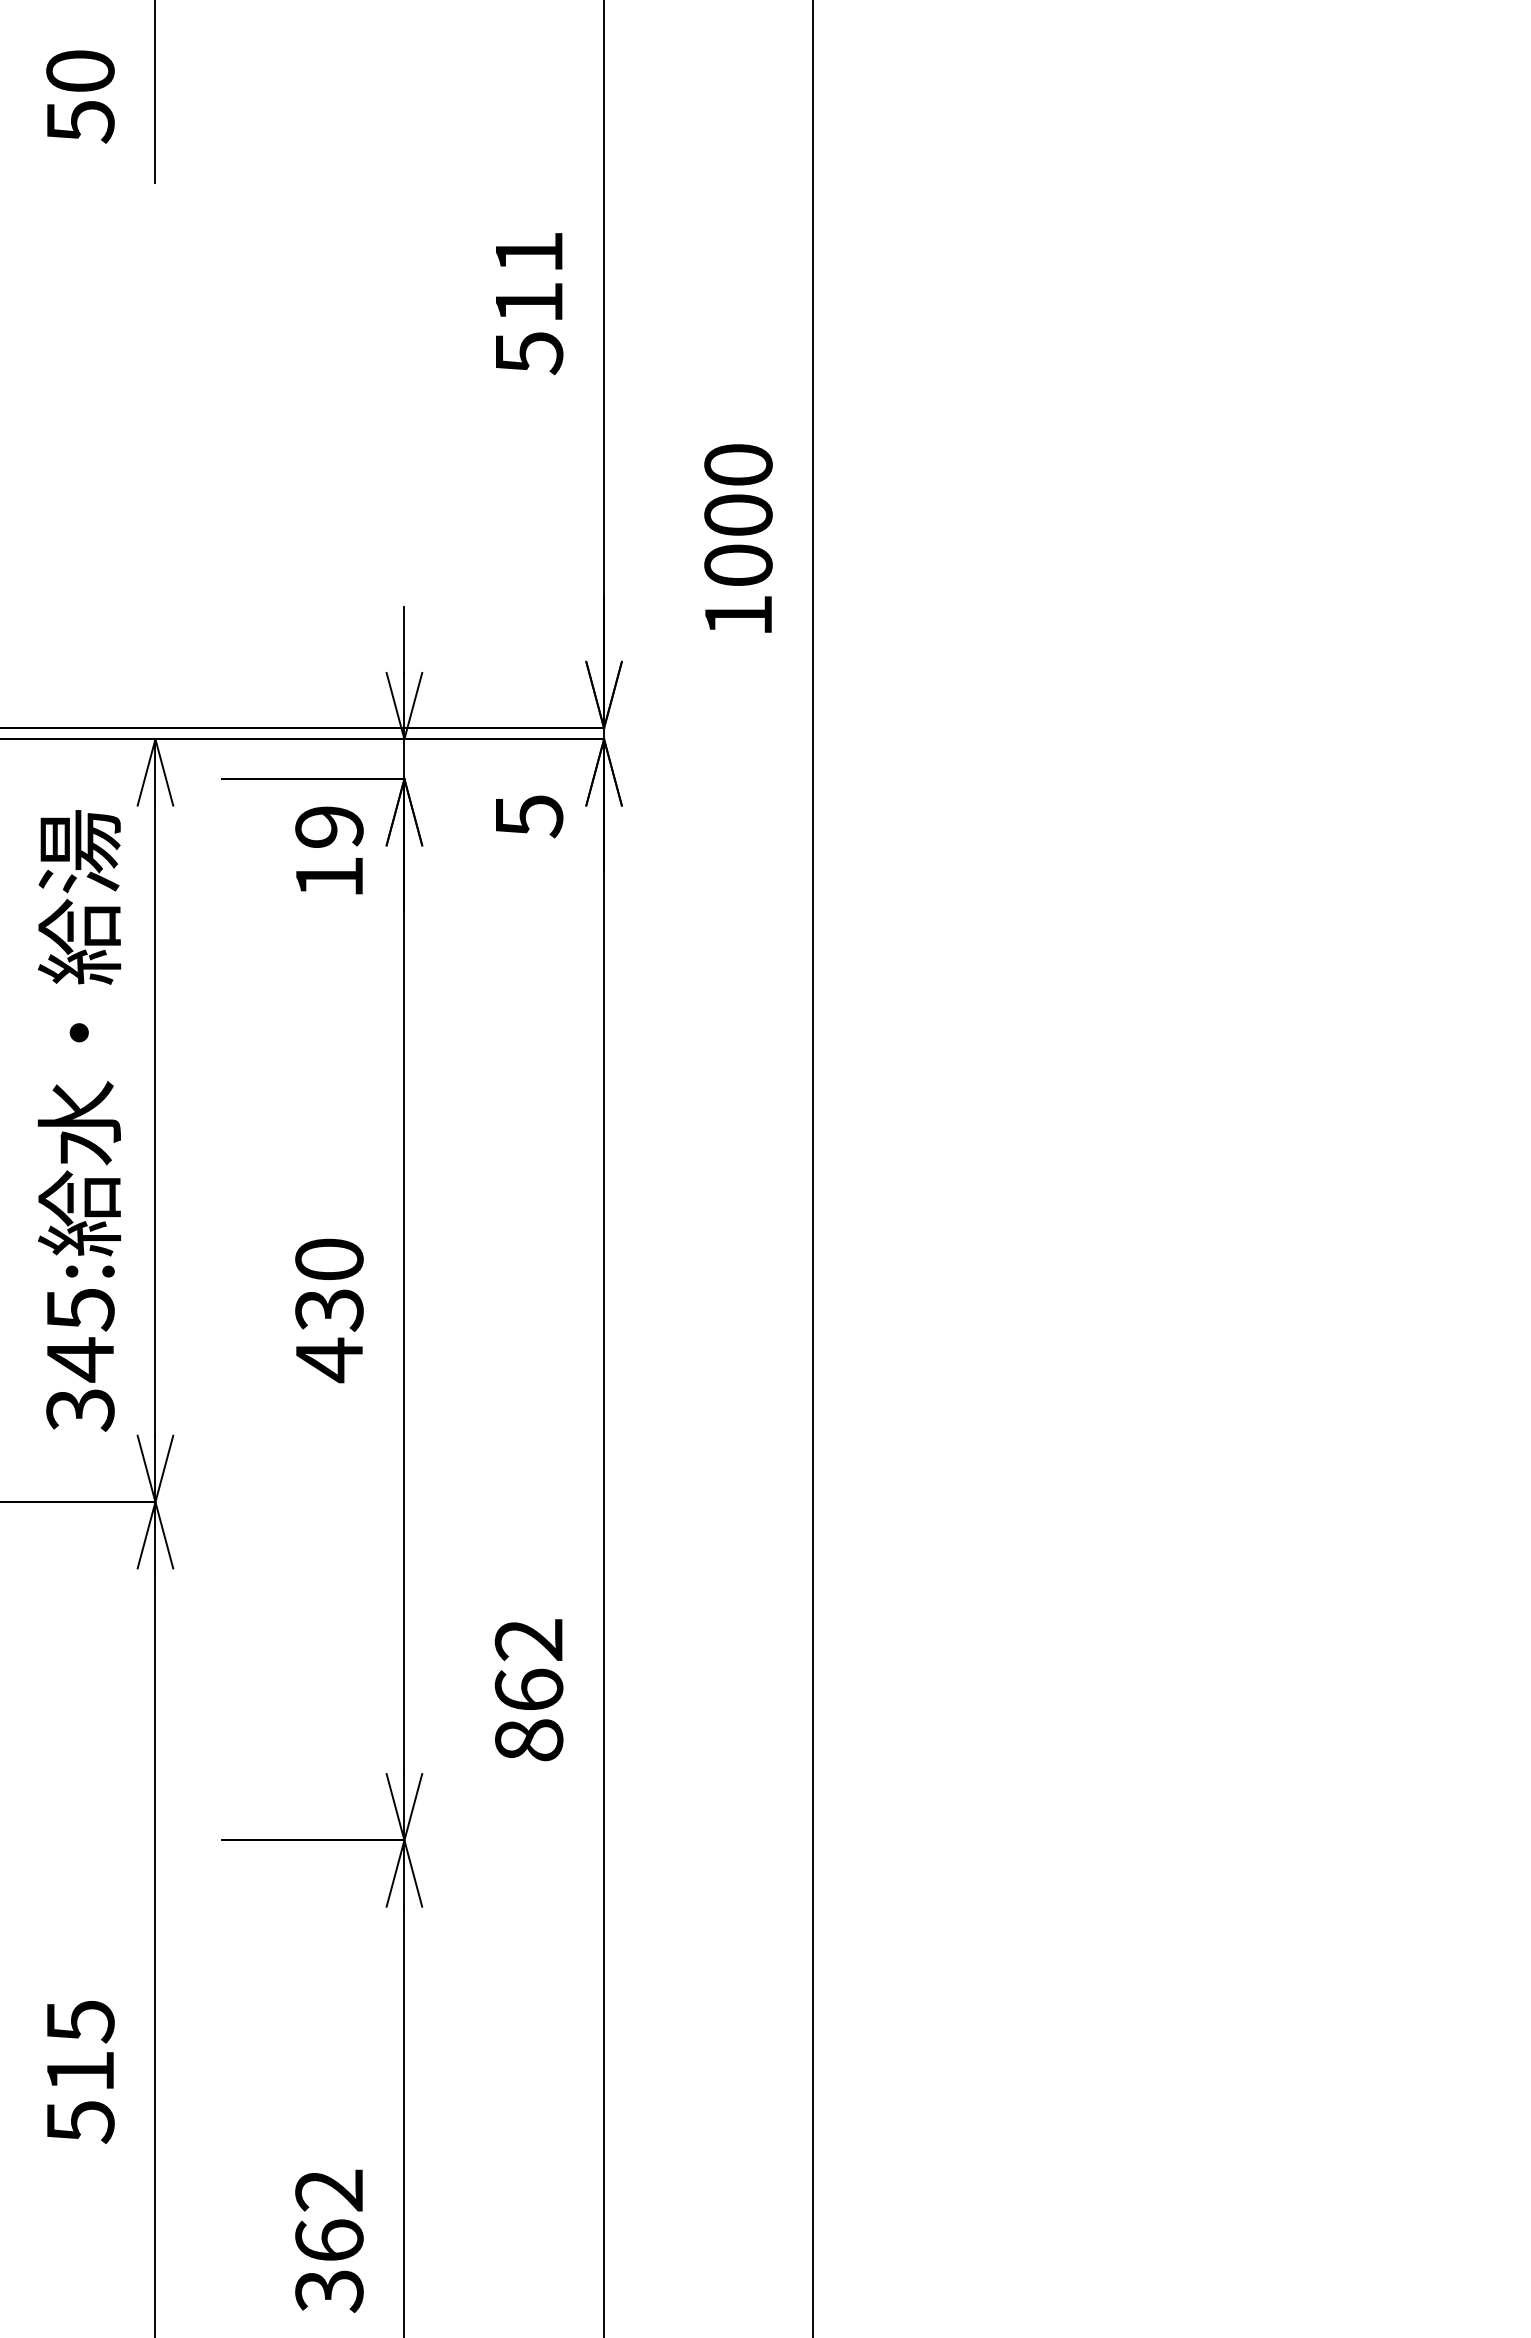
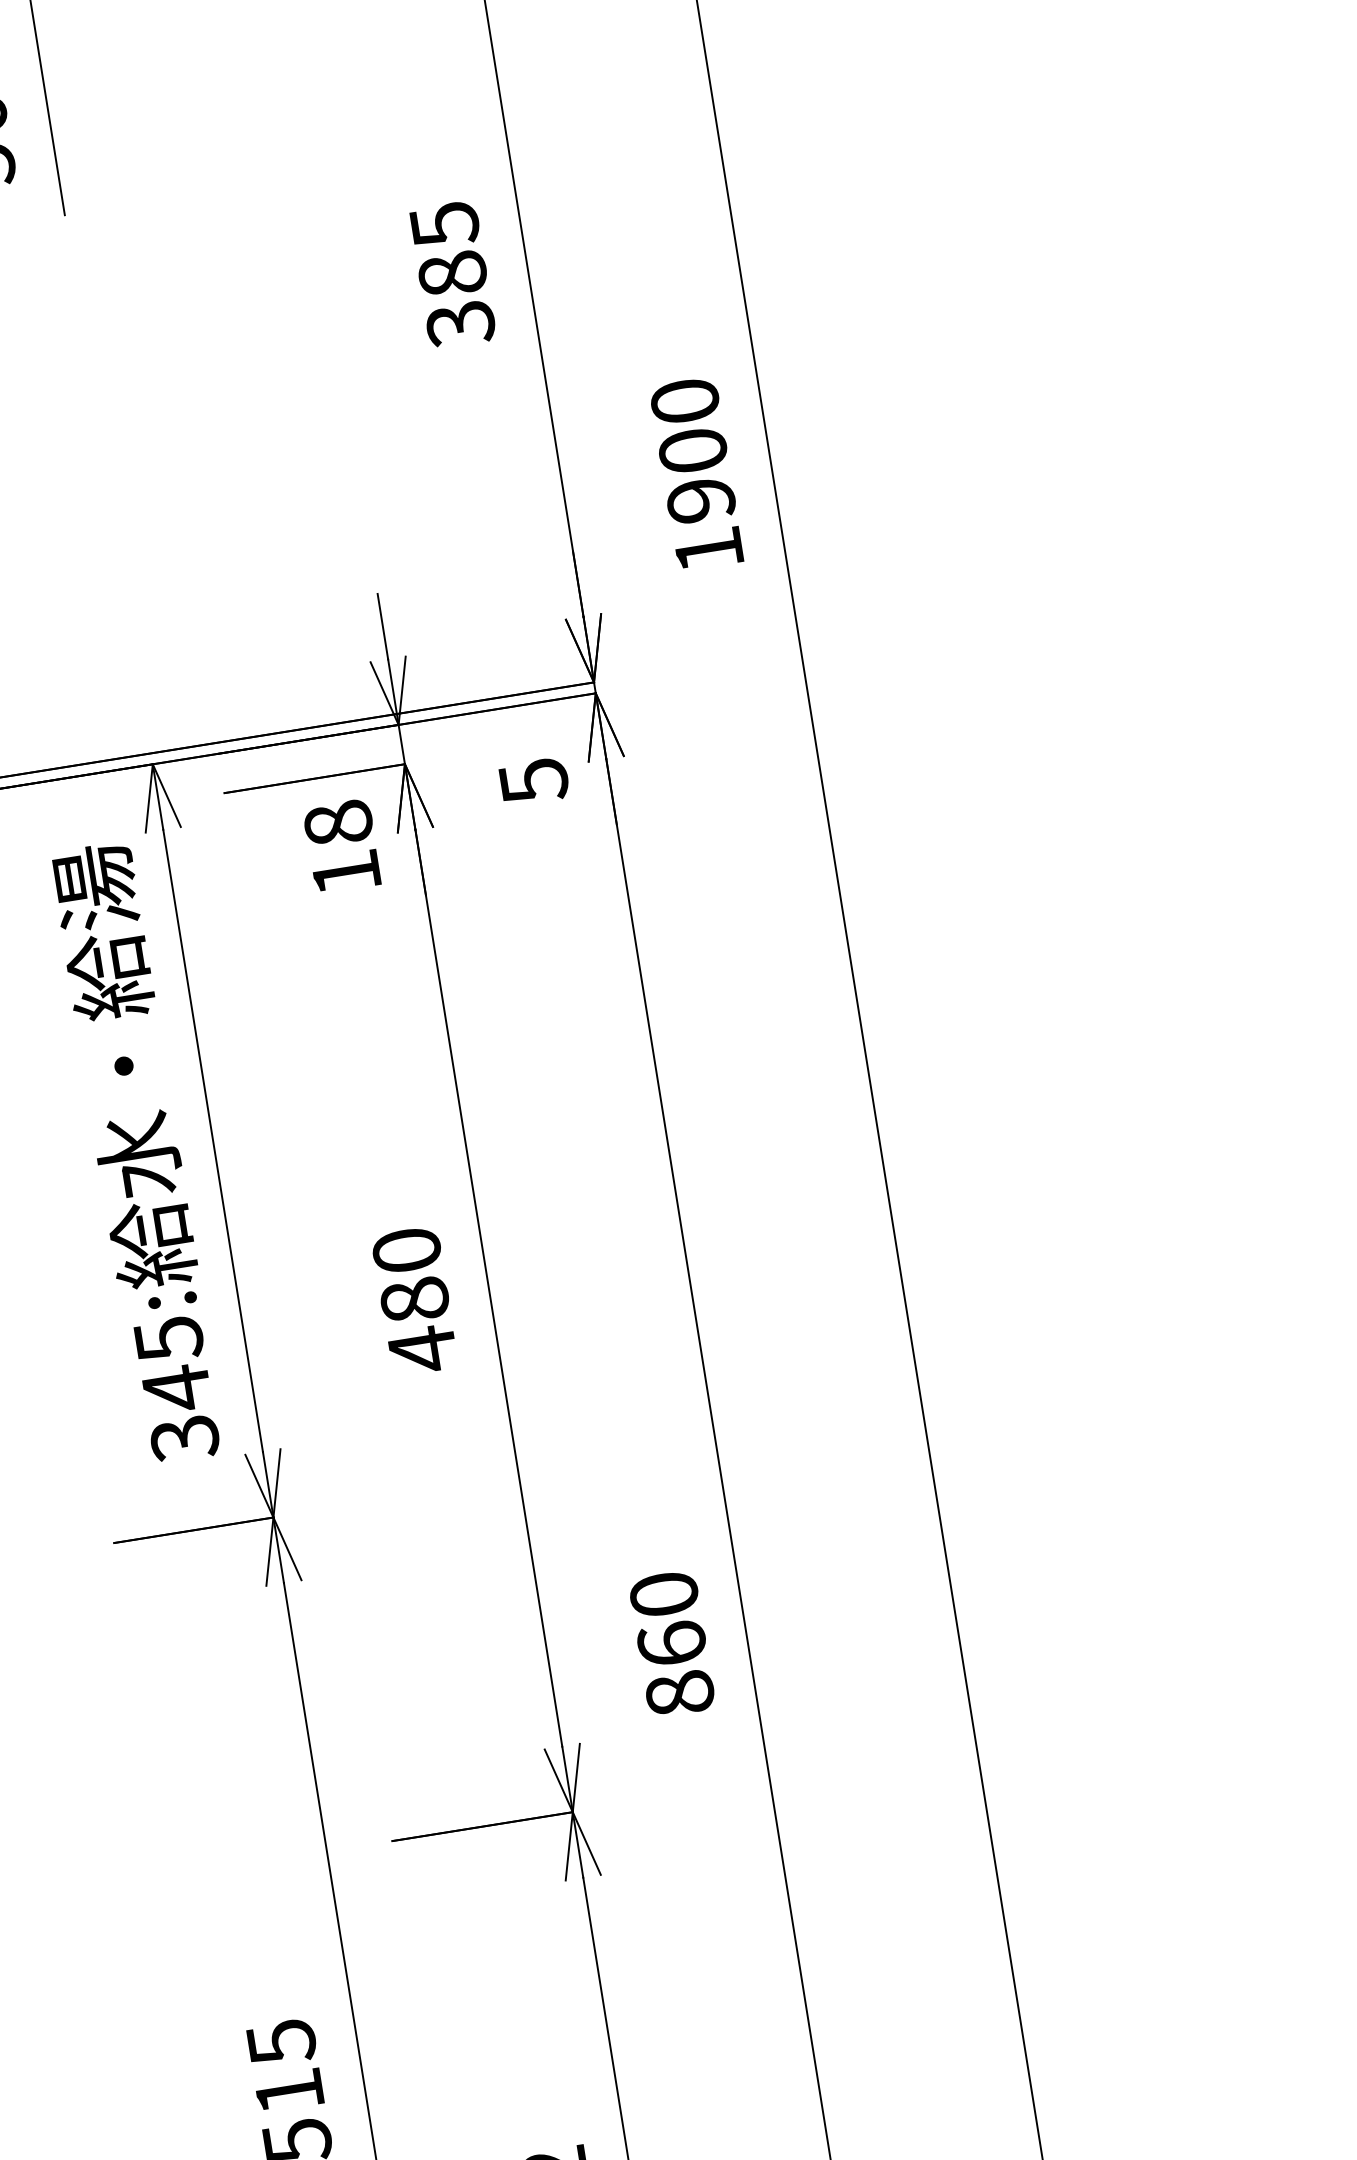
text: (528, 303) -> (452, 275), 511 -> 385
text: (738, 565) -> (701, 500), 1000 -> 1900
text: (329, 826) -> (338, 822), 19 -> 18
text: (329, 1309) -> (414, 1299), 430 -> 480
text: (528, 1640) -> (663, 1595), 862 -> 860

